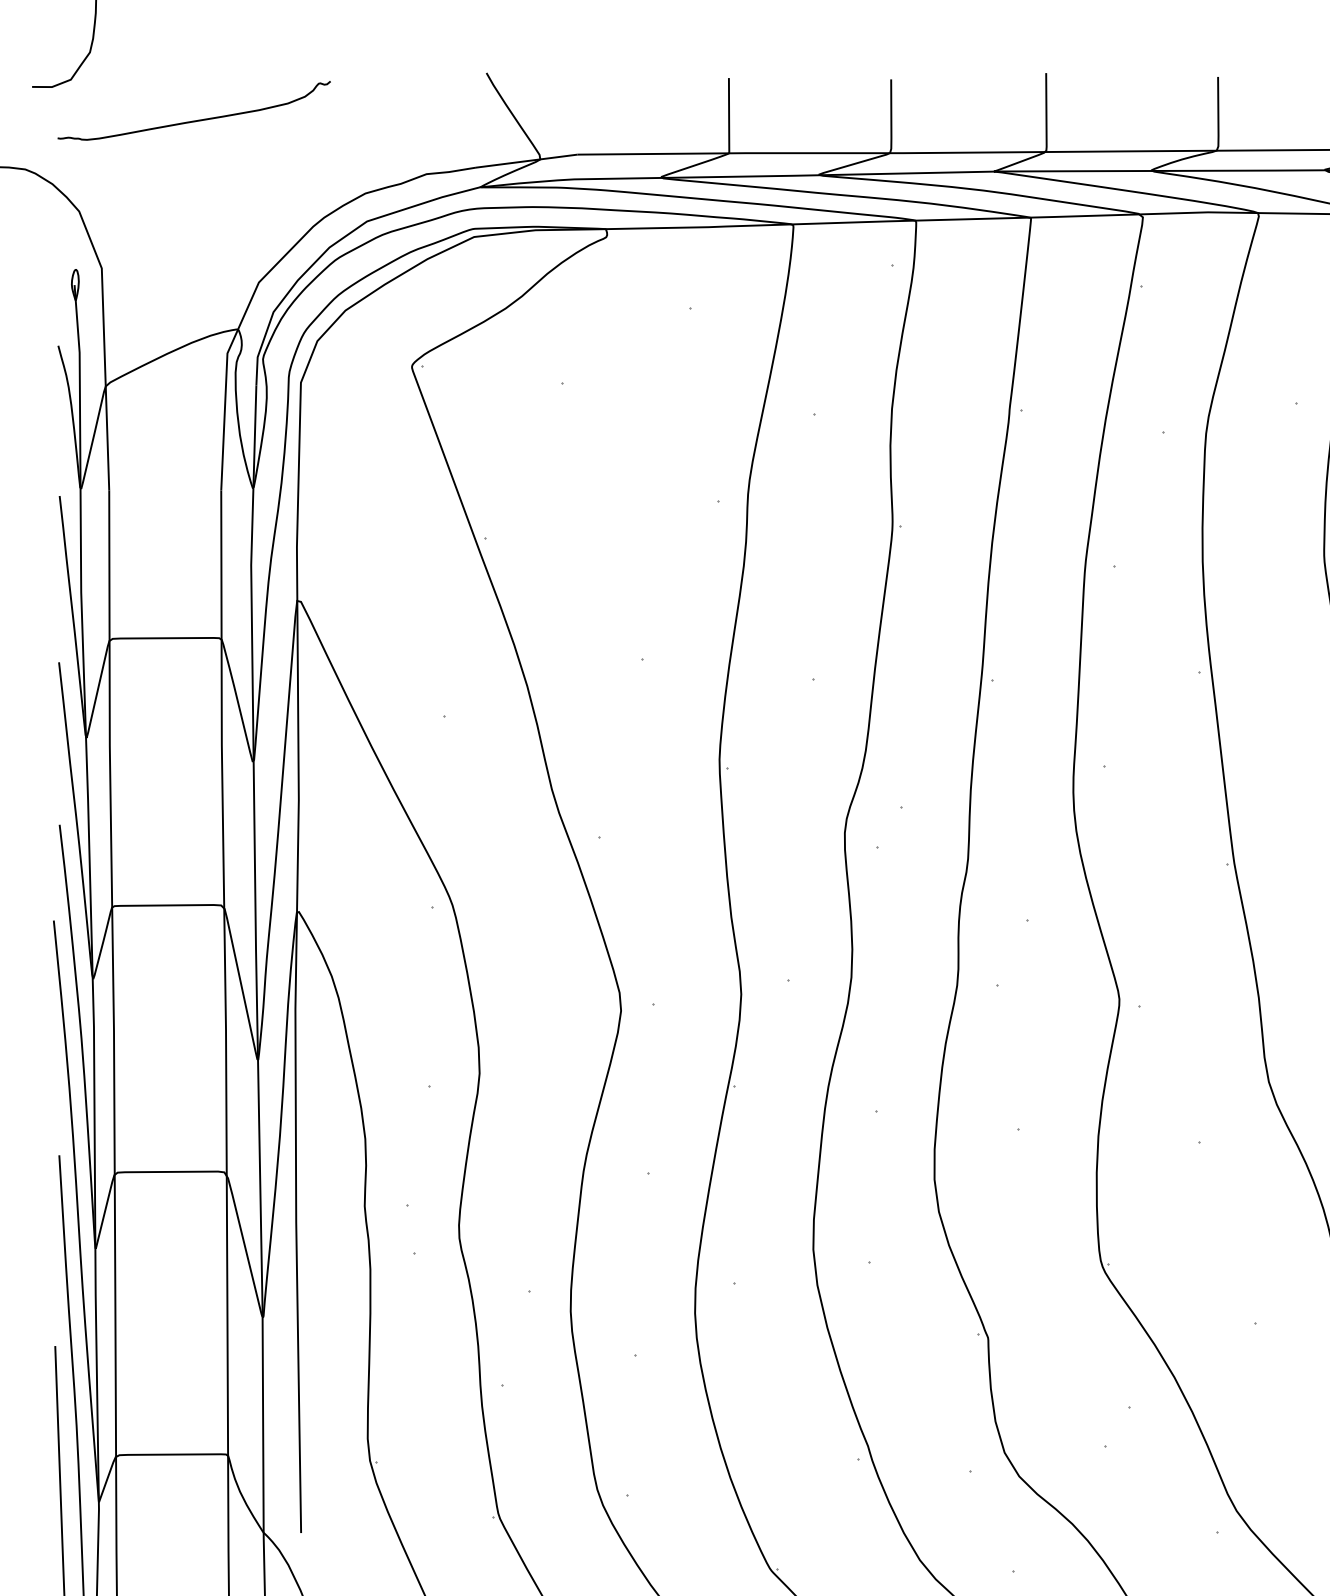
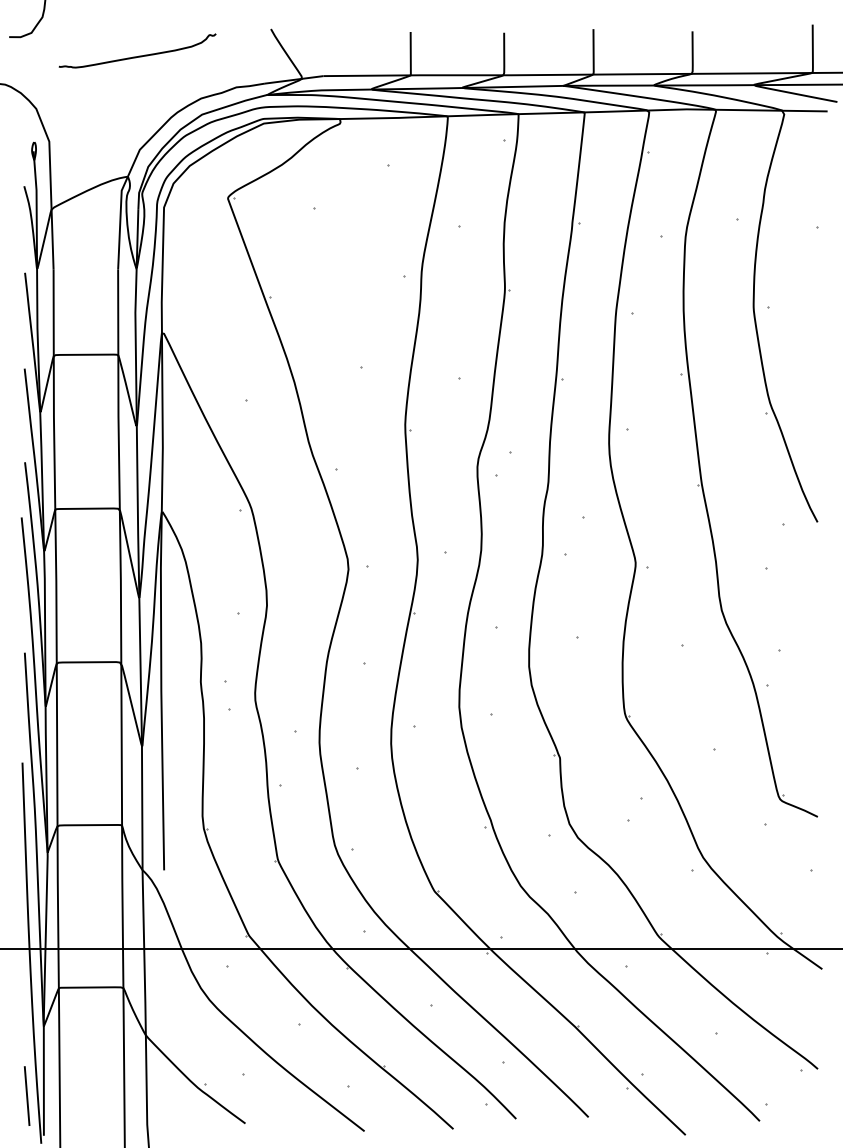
curve: (195, 118) -> (138, 55), moved

